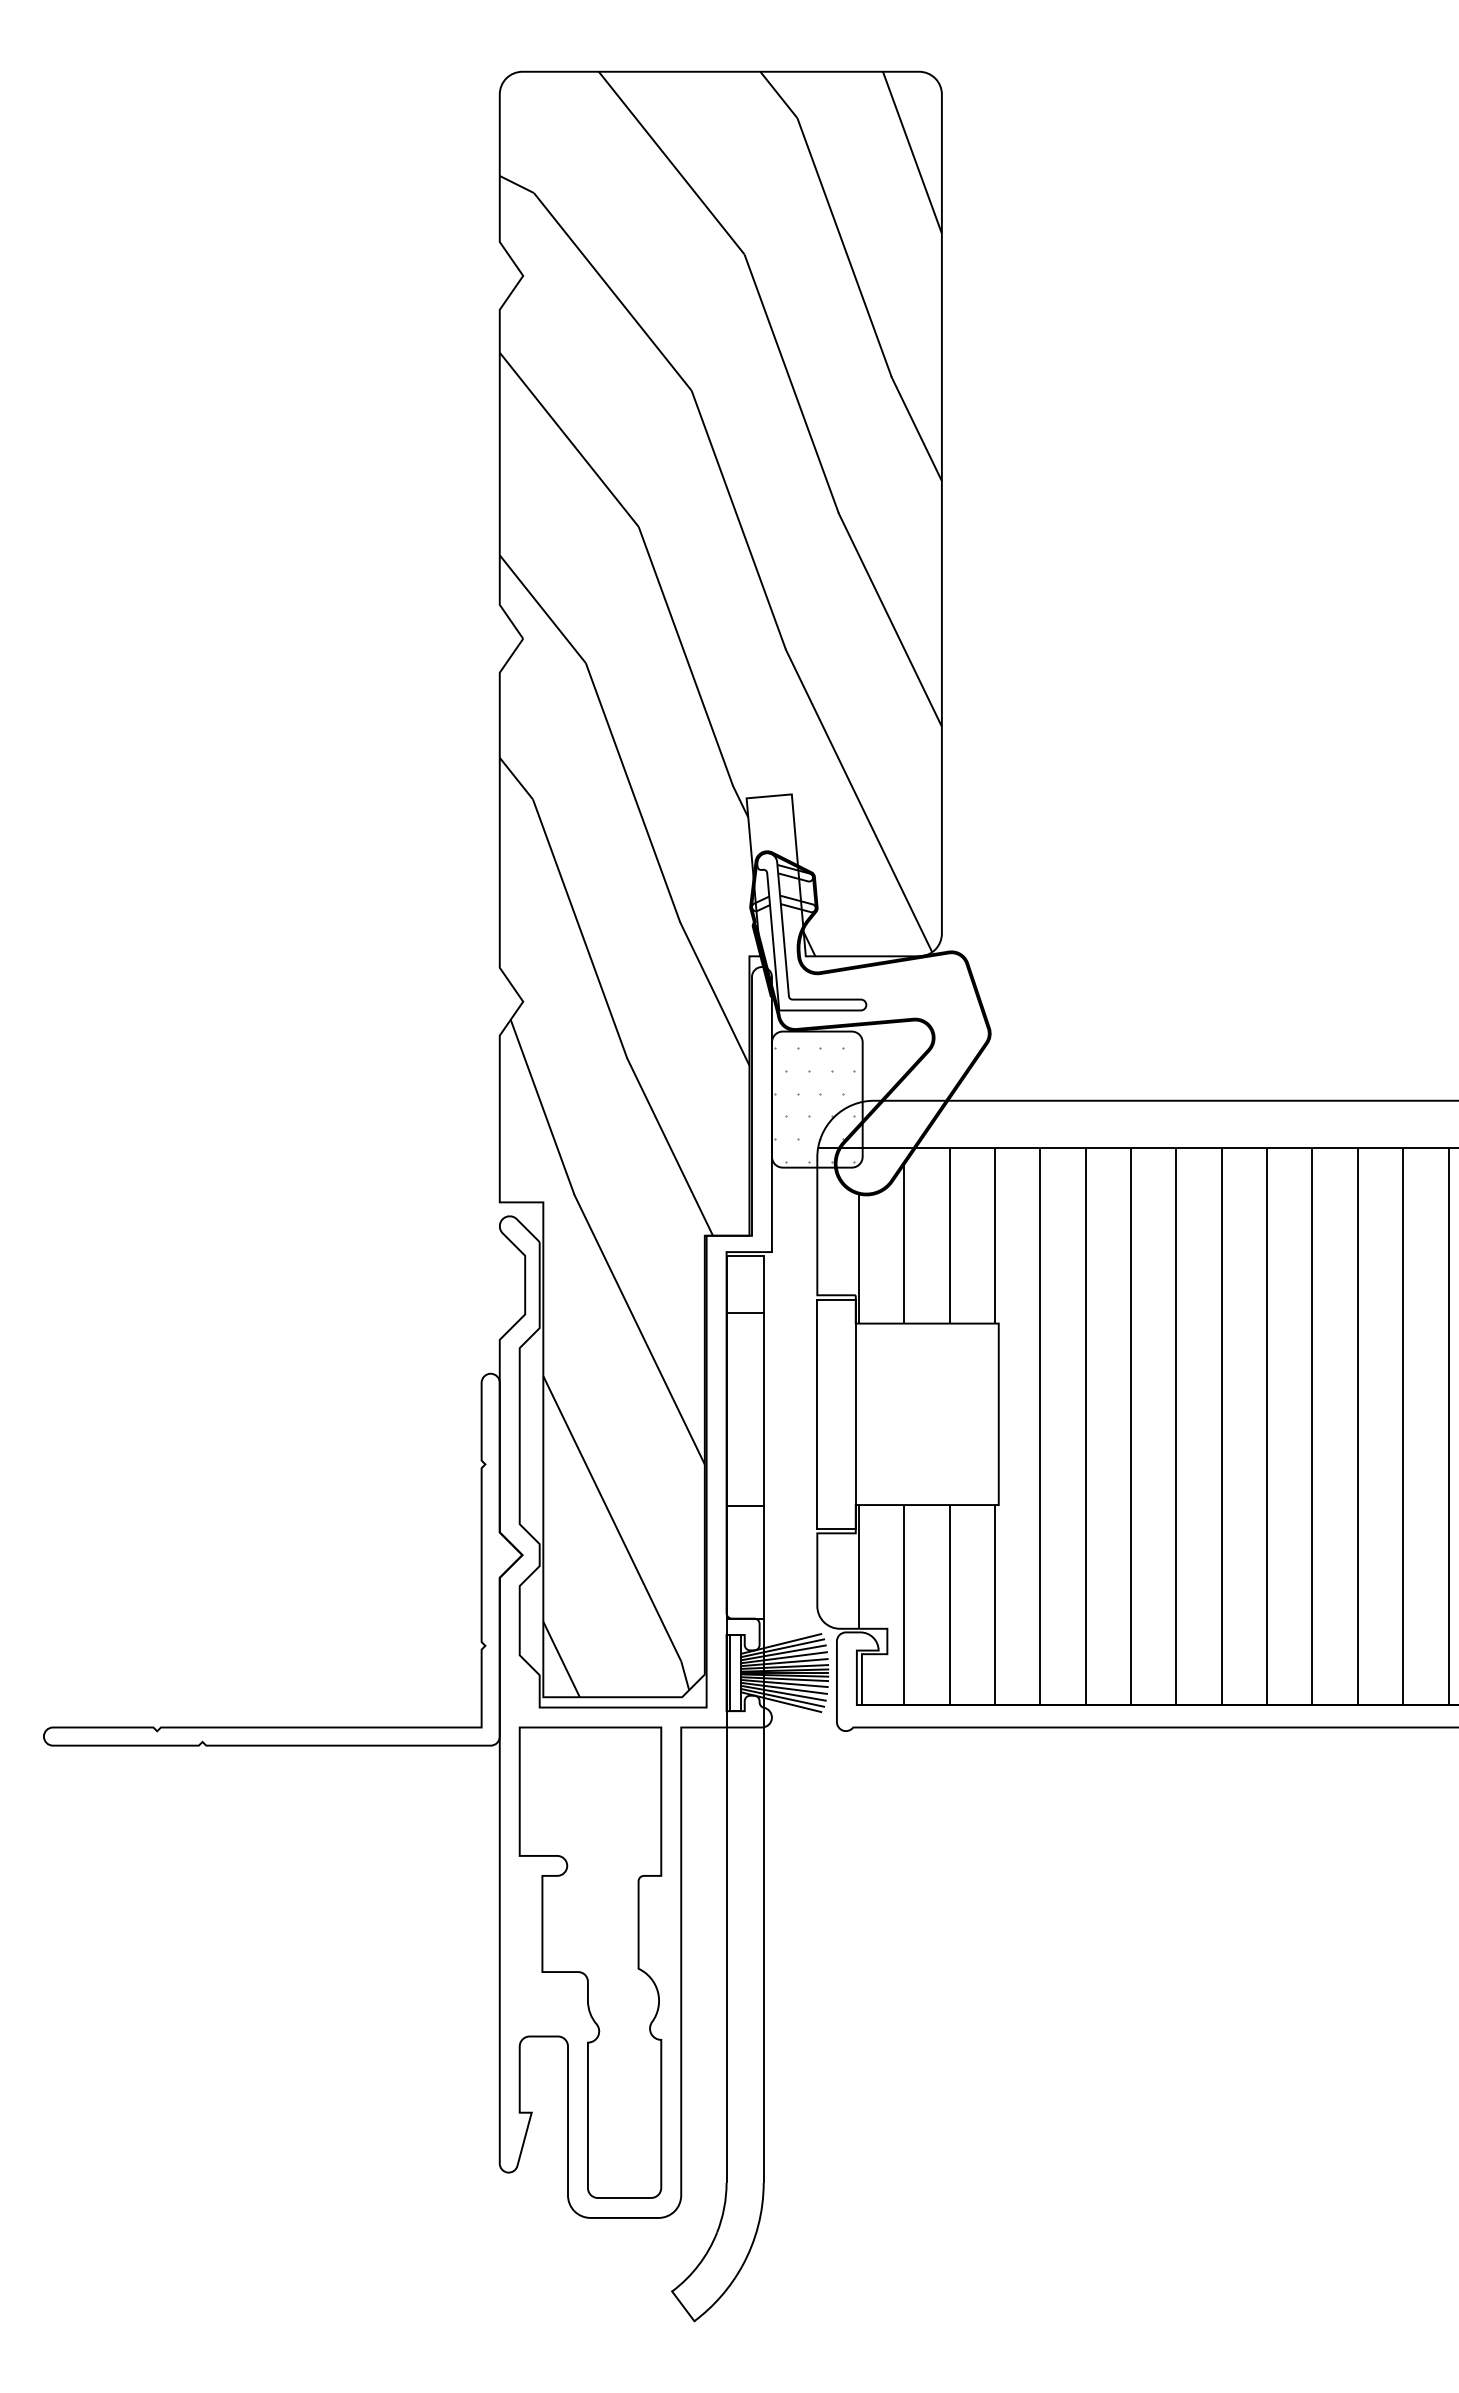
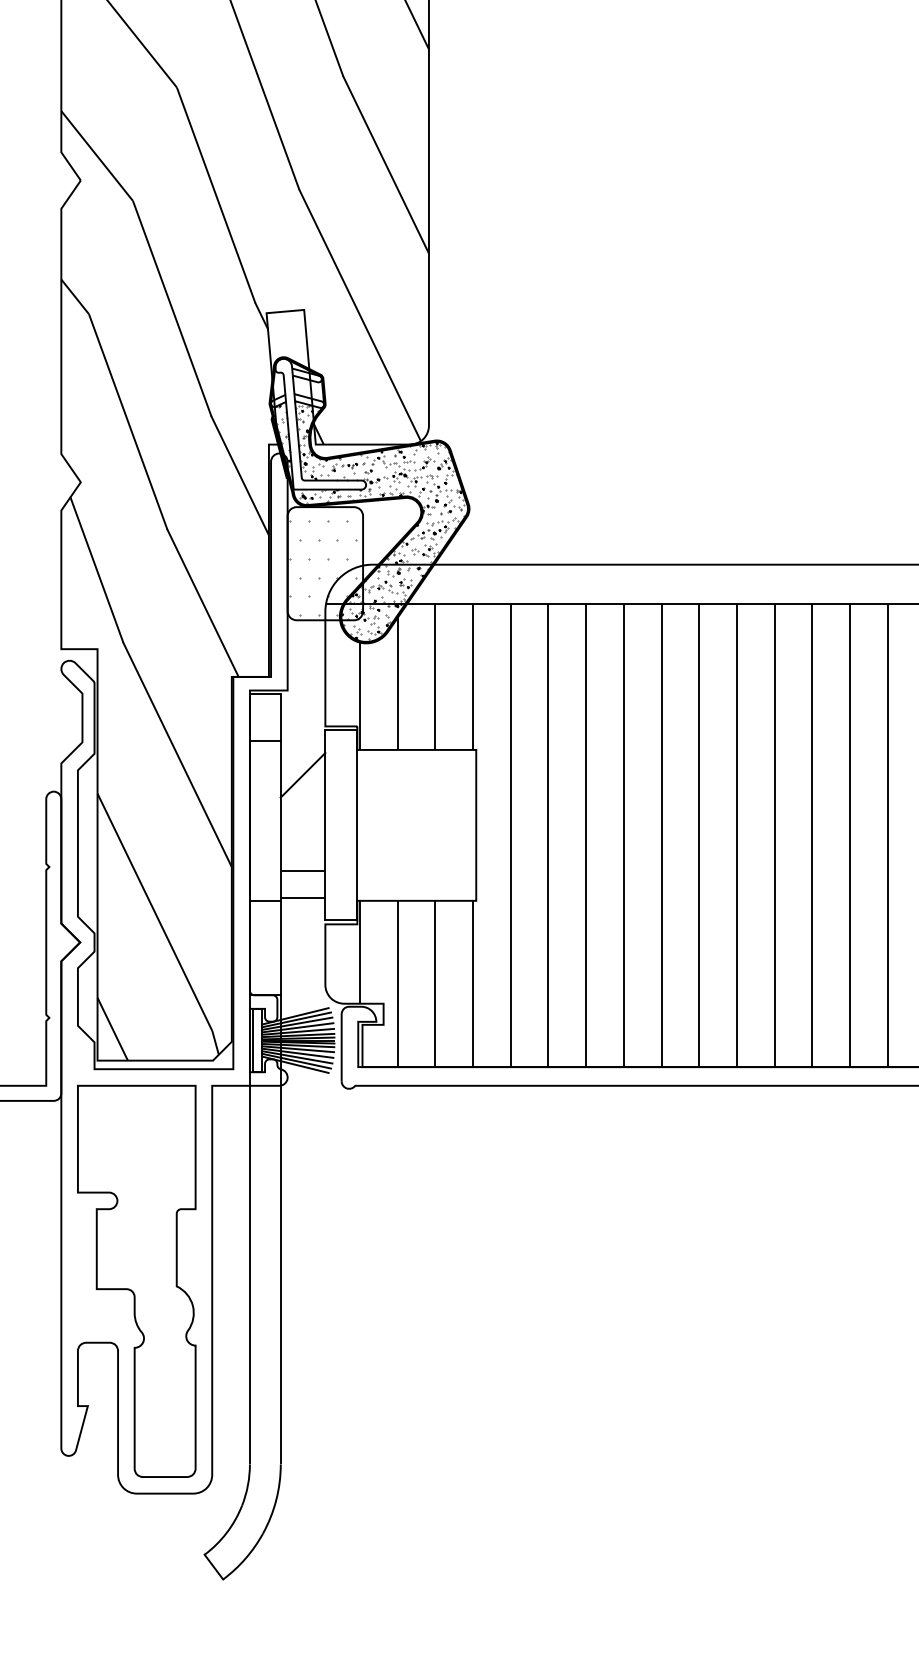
hatch: (870, 1047) -> (369, 520), added
line: (790, 1353) -> (303, 774), added
line: (790, 1468) -> (303, 870), added
line: (790, 1501) -> (303, 897), added

